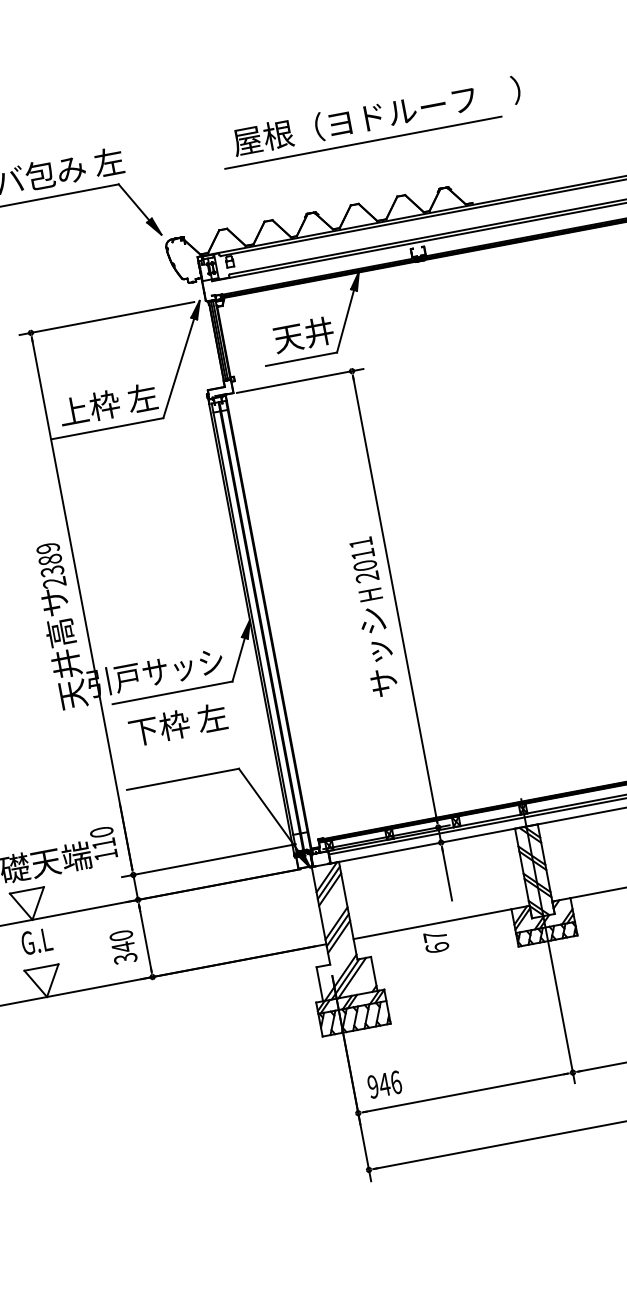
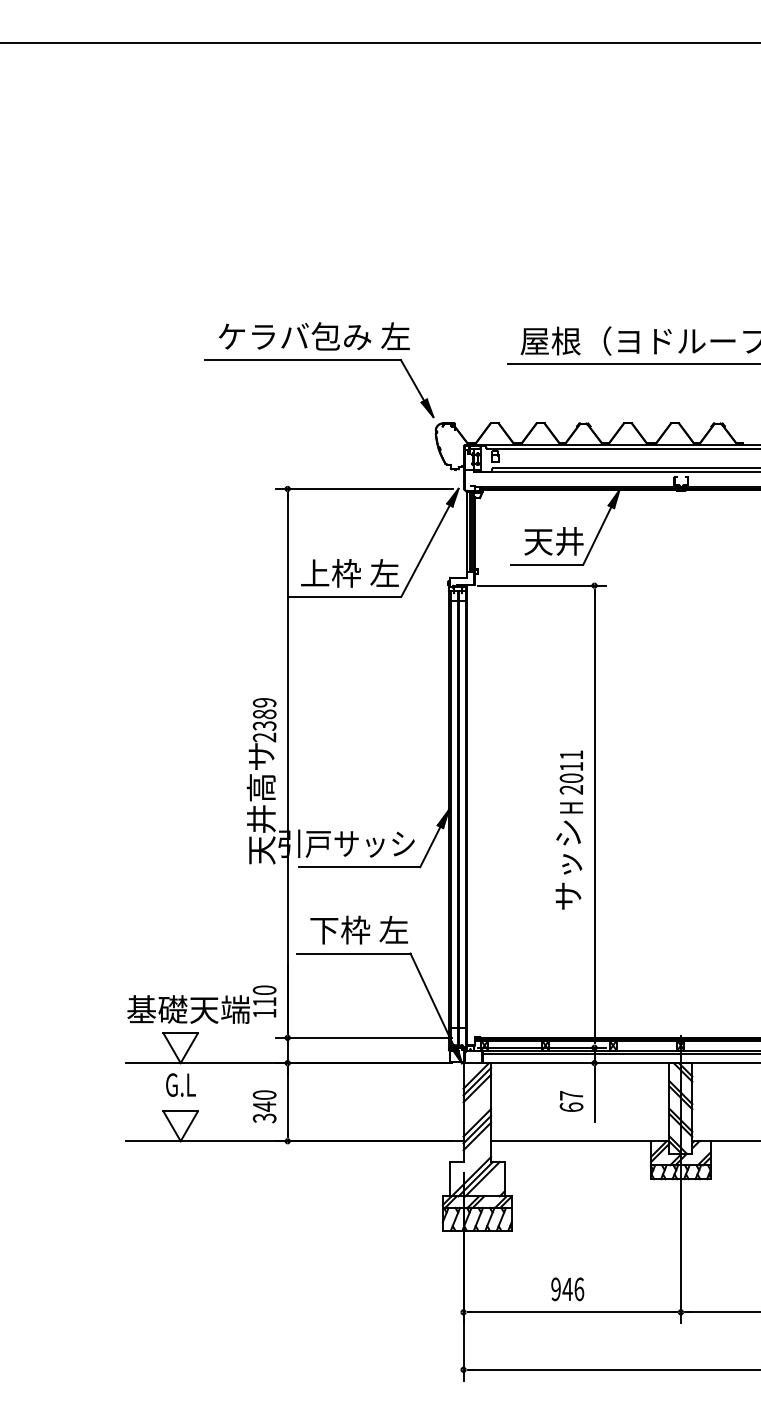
text: (177, 724) -> (358, 929), moved
text: (436, 942) -> (571, 1101), moved
text: (384, 1084) -> (567, 1289), moved

